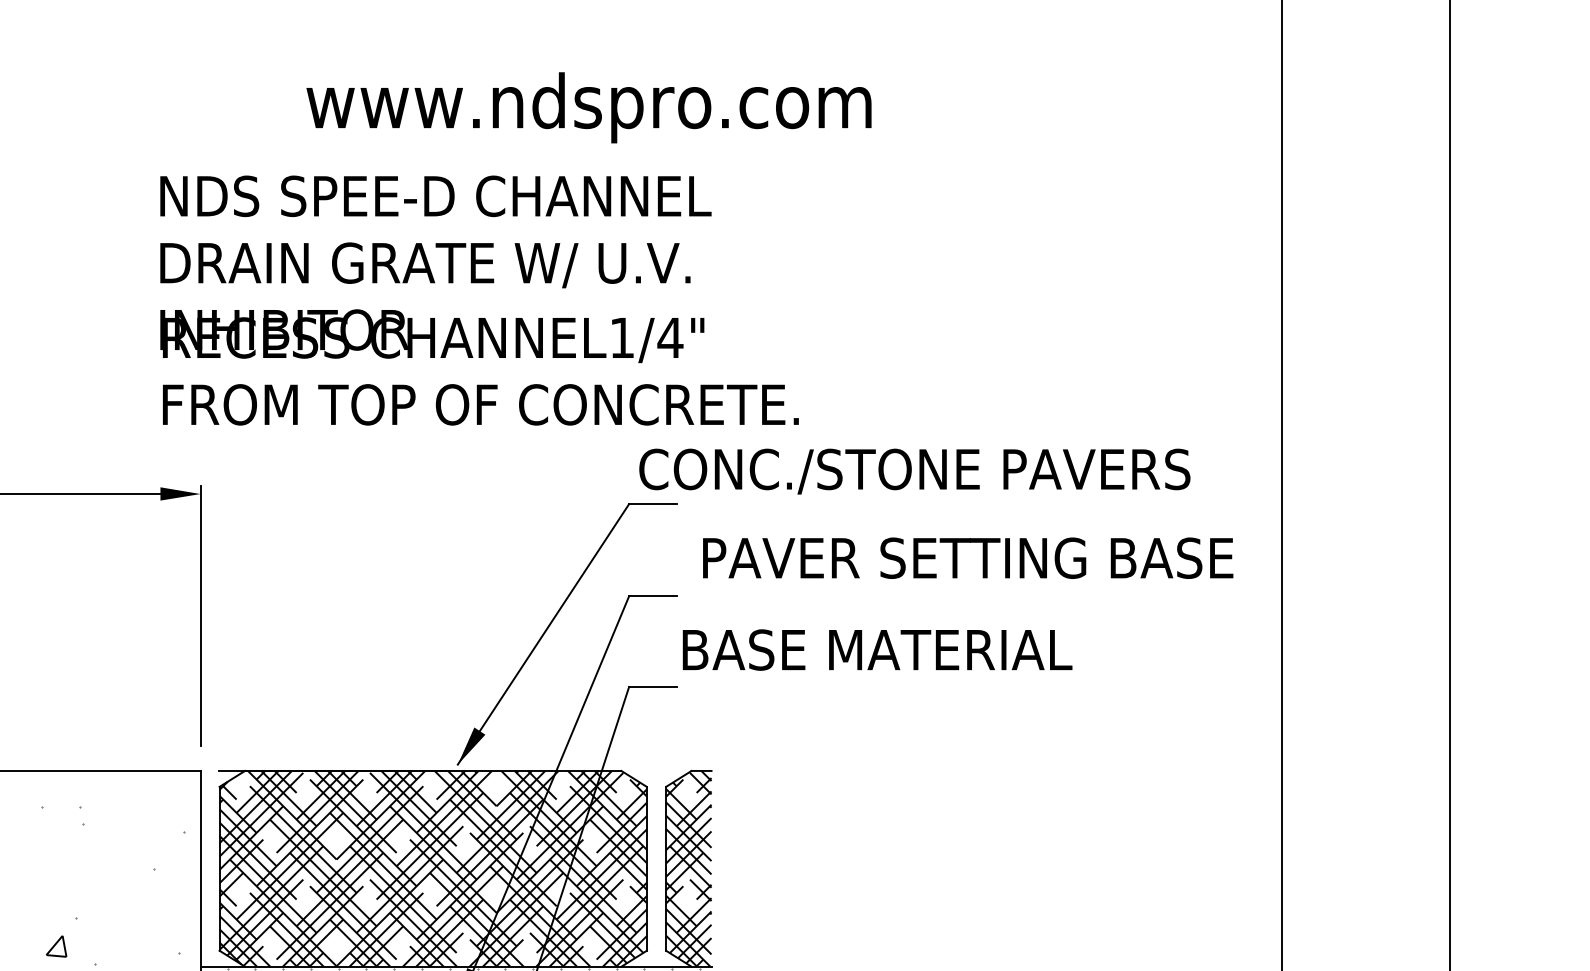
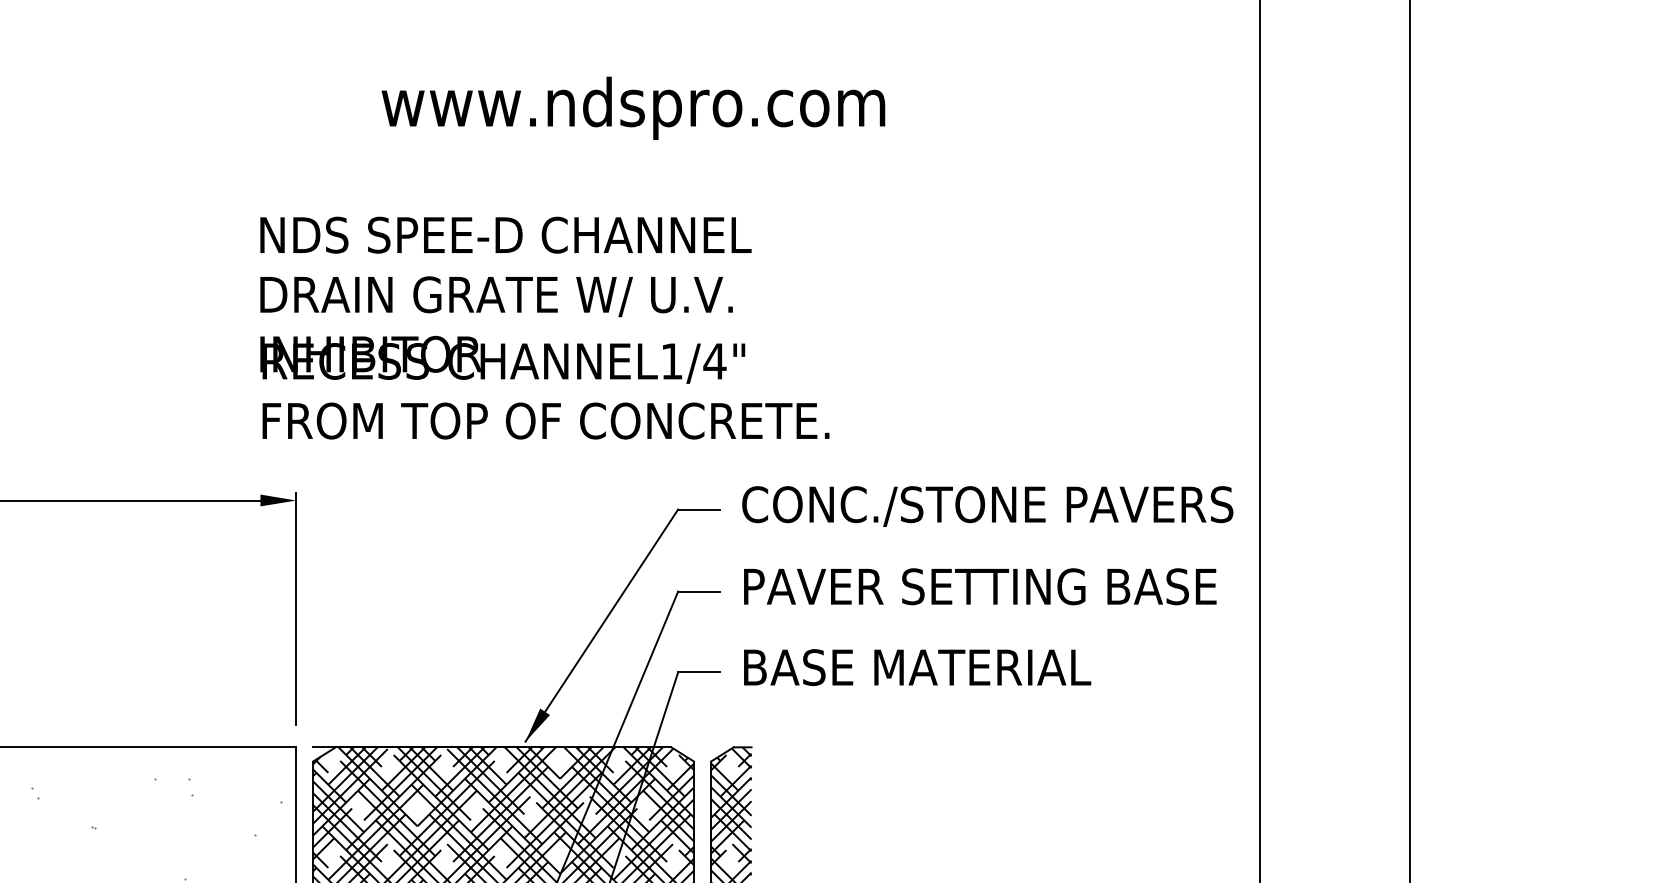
text: (589, 106) -> (633, 107), moved
text: (914, 471) -> (987, 506), moved
text: (968, 557) -> (980, 586), moved
text: (877, 649) -> (917, 667), moved

